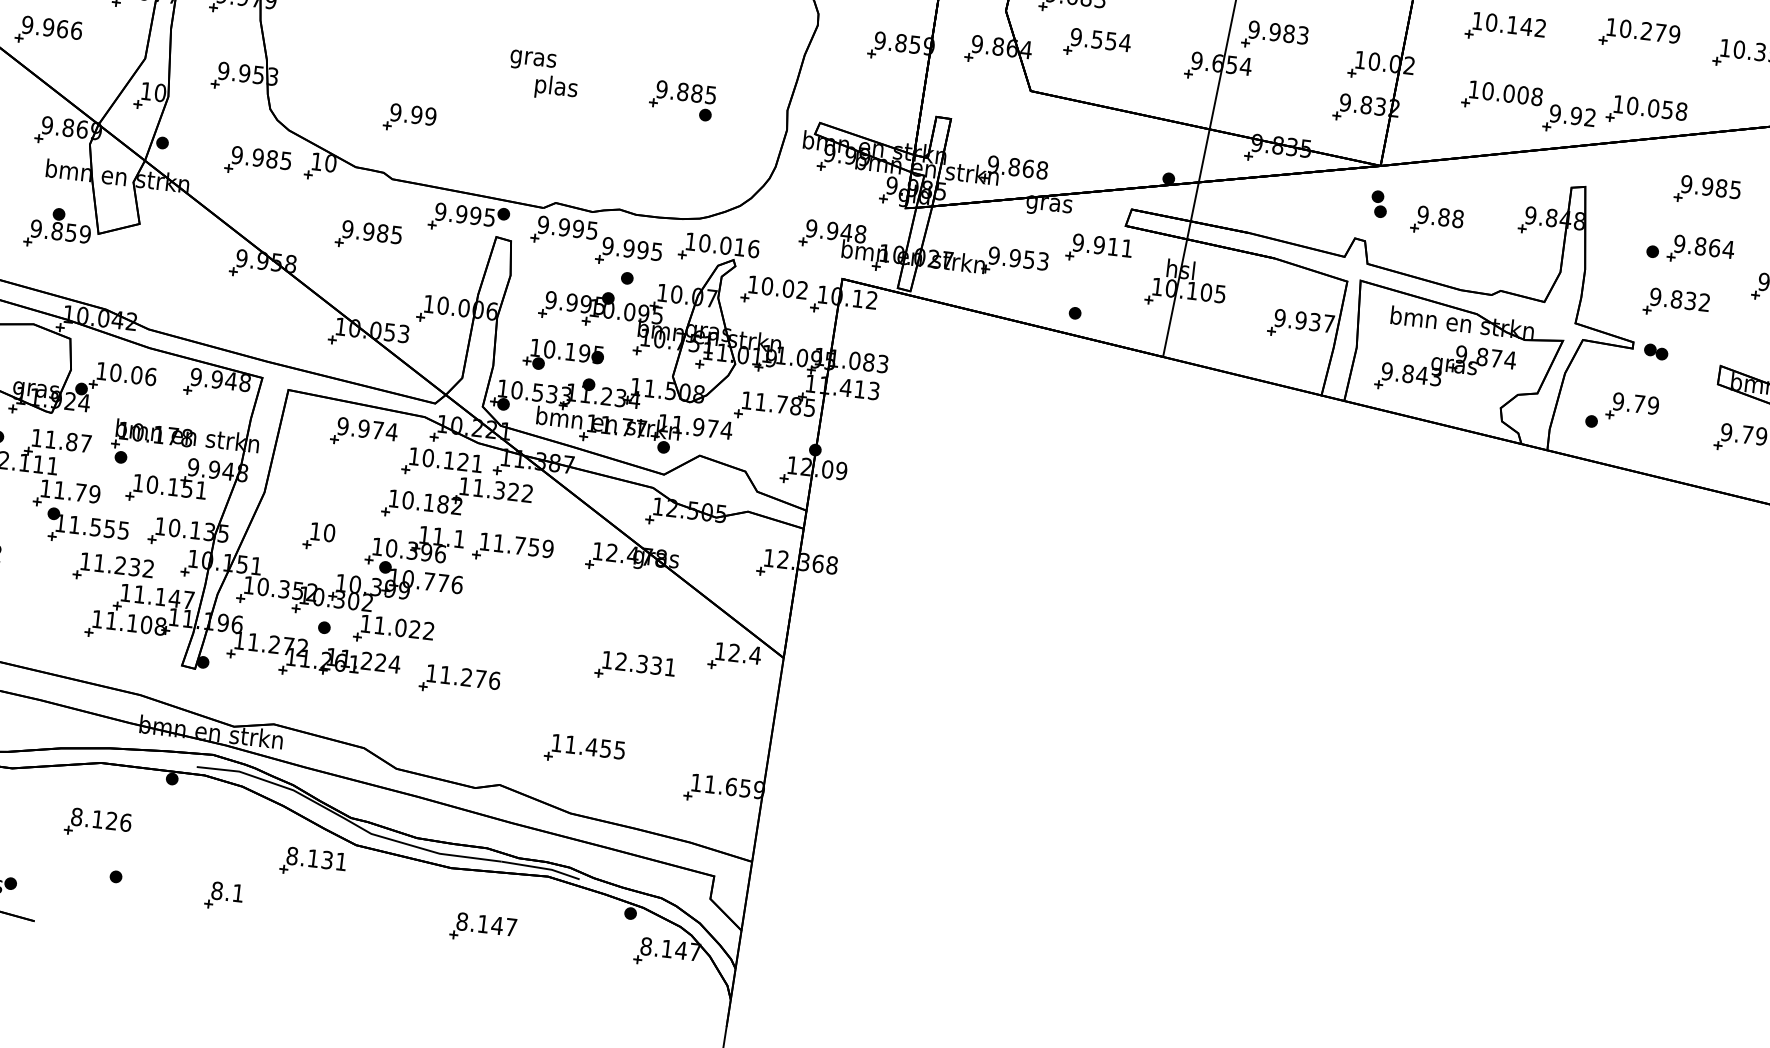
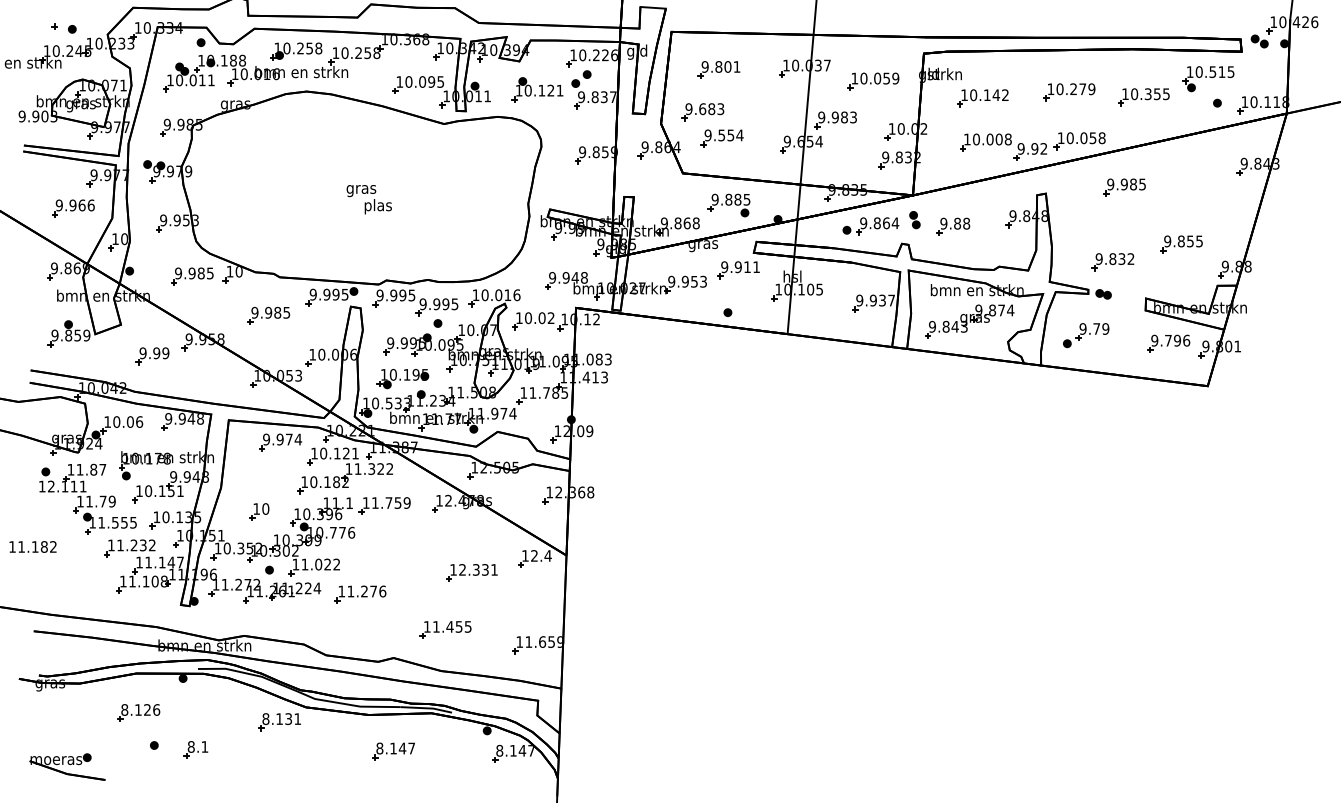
part: (48, 32) -> (73, 208), moved
part: (681, 100) -> (728, 205), moved
part: (409, 119) -> (152, 356), moved
part: (1689, 250) -> (870, 226), moved
part: (223, 895) -> (195, 749), moved

